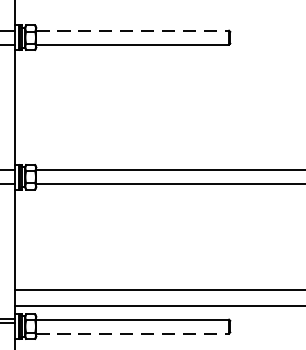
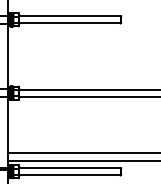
line: (132, 31) -> (69, 16), dashed -> solid
line: (132, 333) -> (69, 175), dashed -> solid

